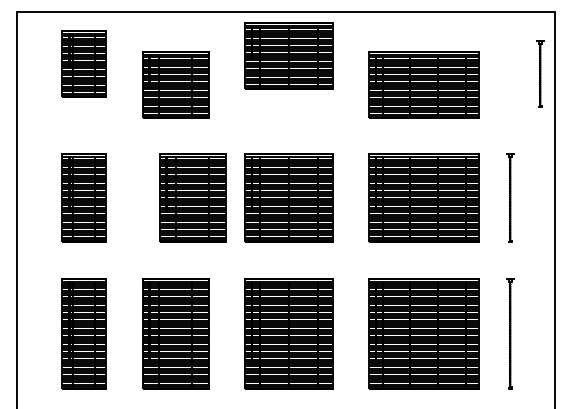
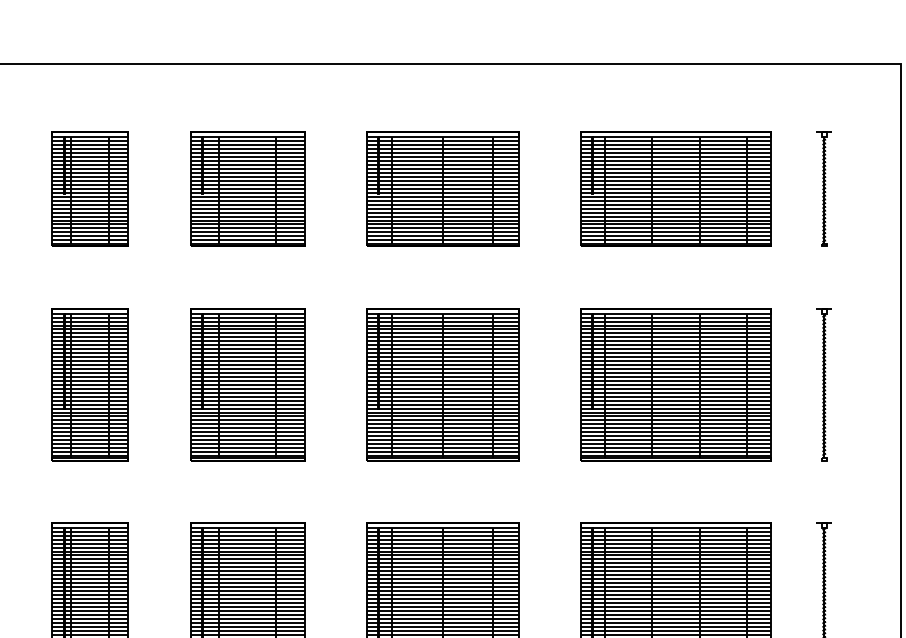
part: (288, 55) -> (442, 188), moved
part: (83, 63) -> (88, 188), moved
part: (540, 73) -> (824, 188), moved
part: (192, 197) -> (247, 383), moved

